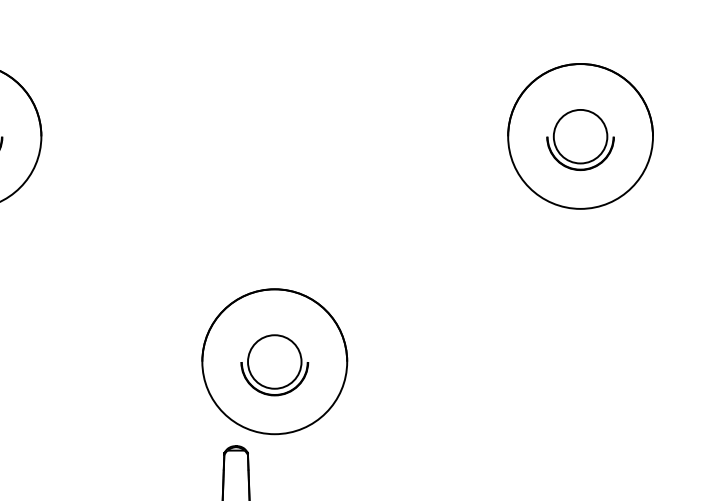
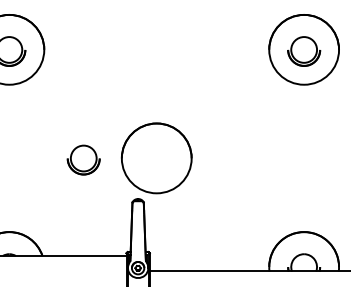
part: (274, 363) -> (83, 159), moved

